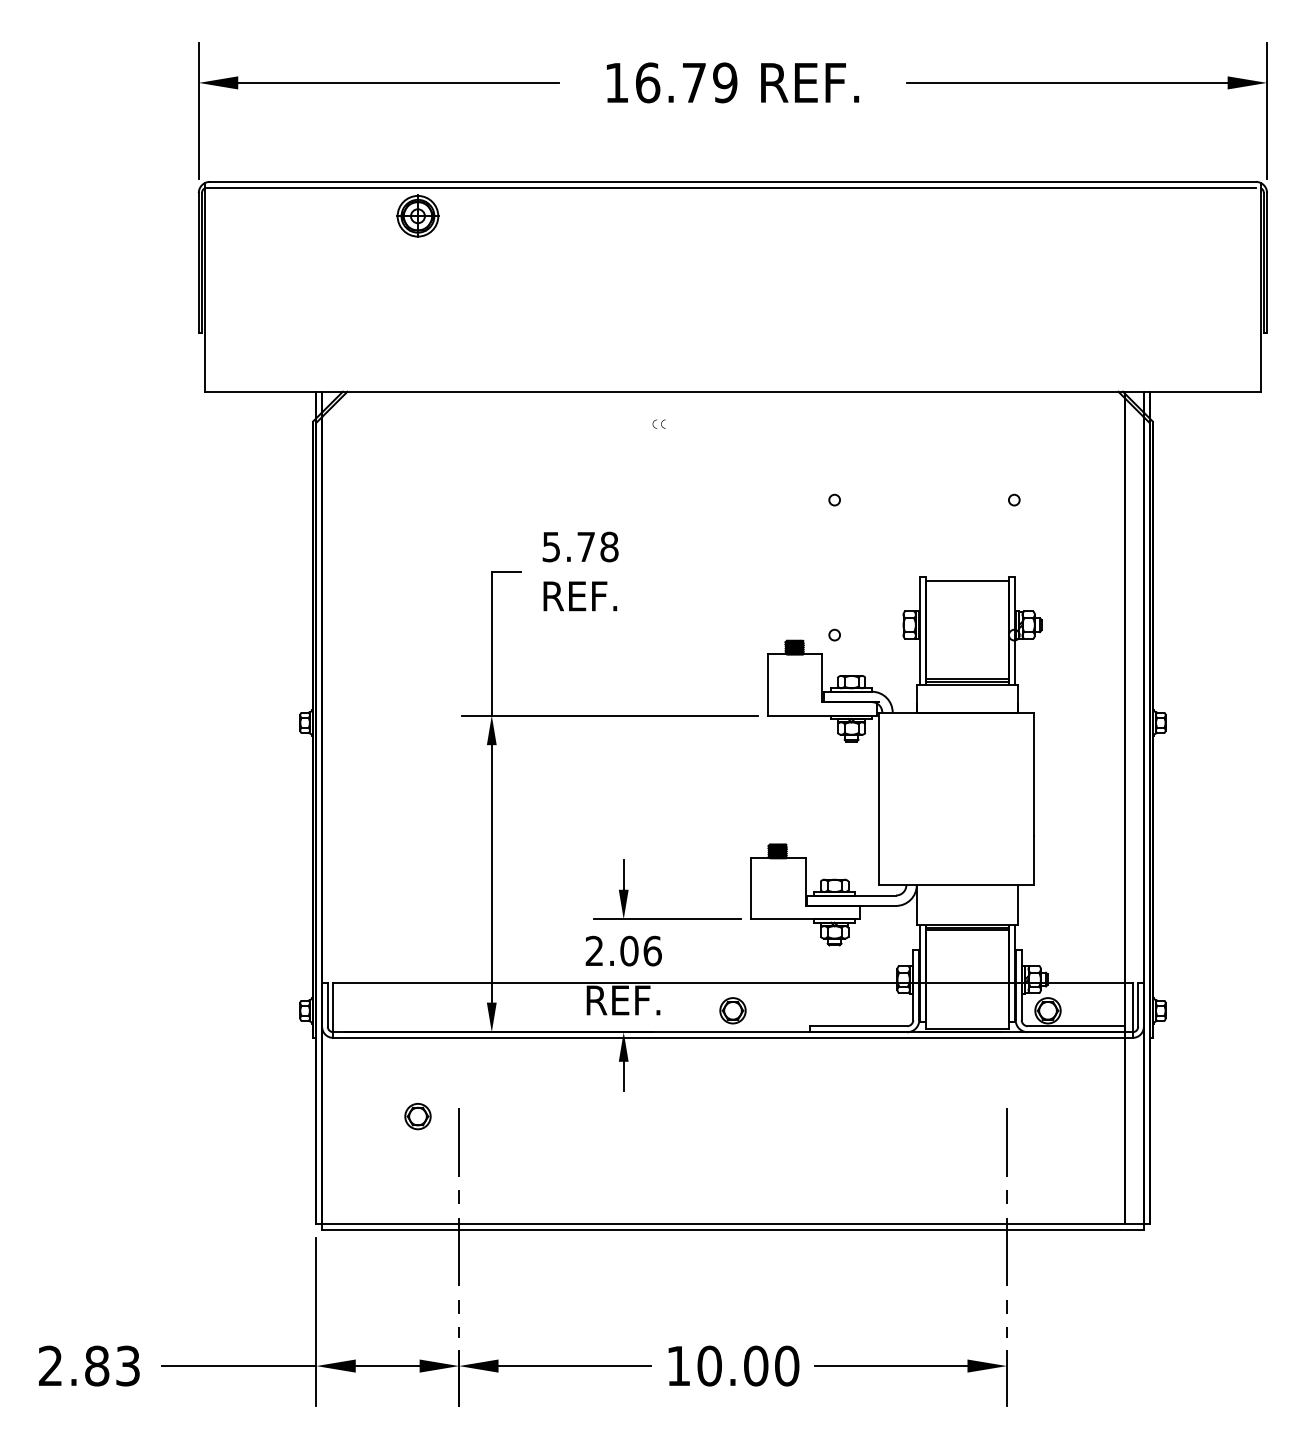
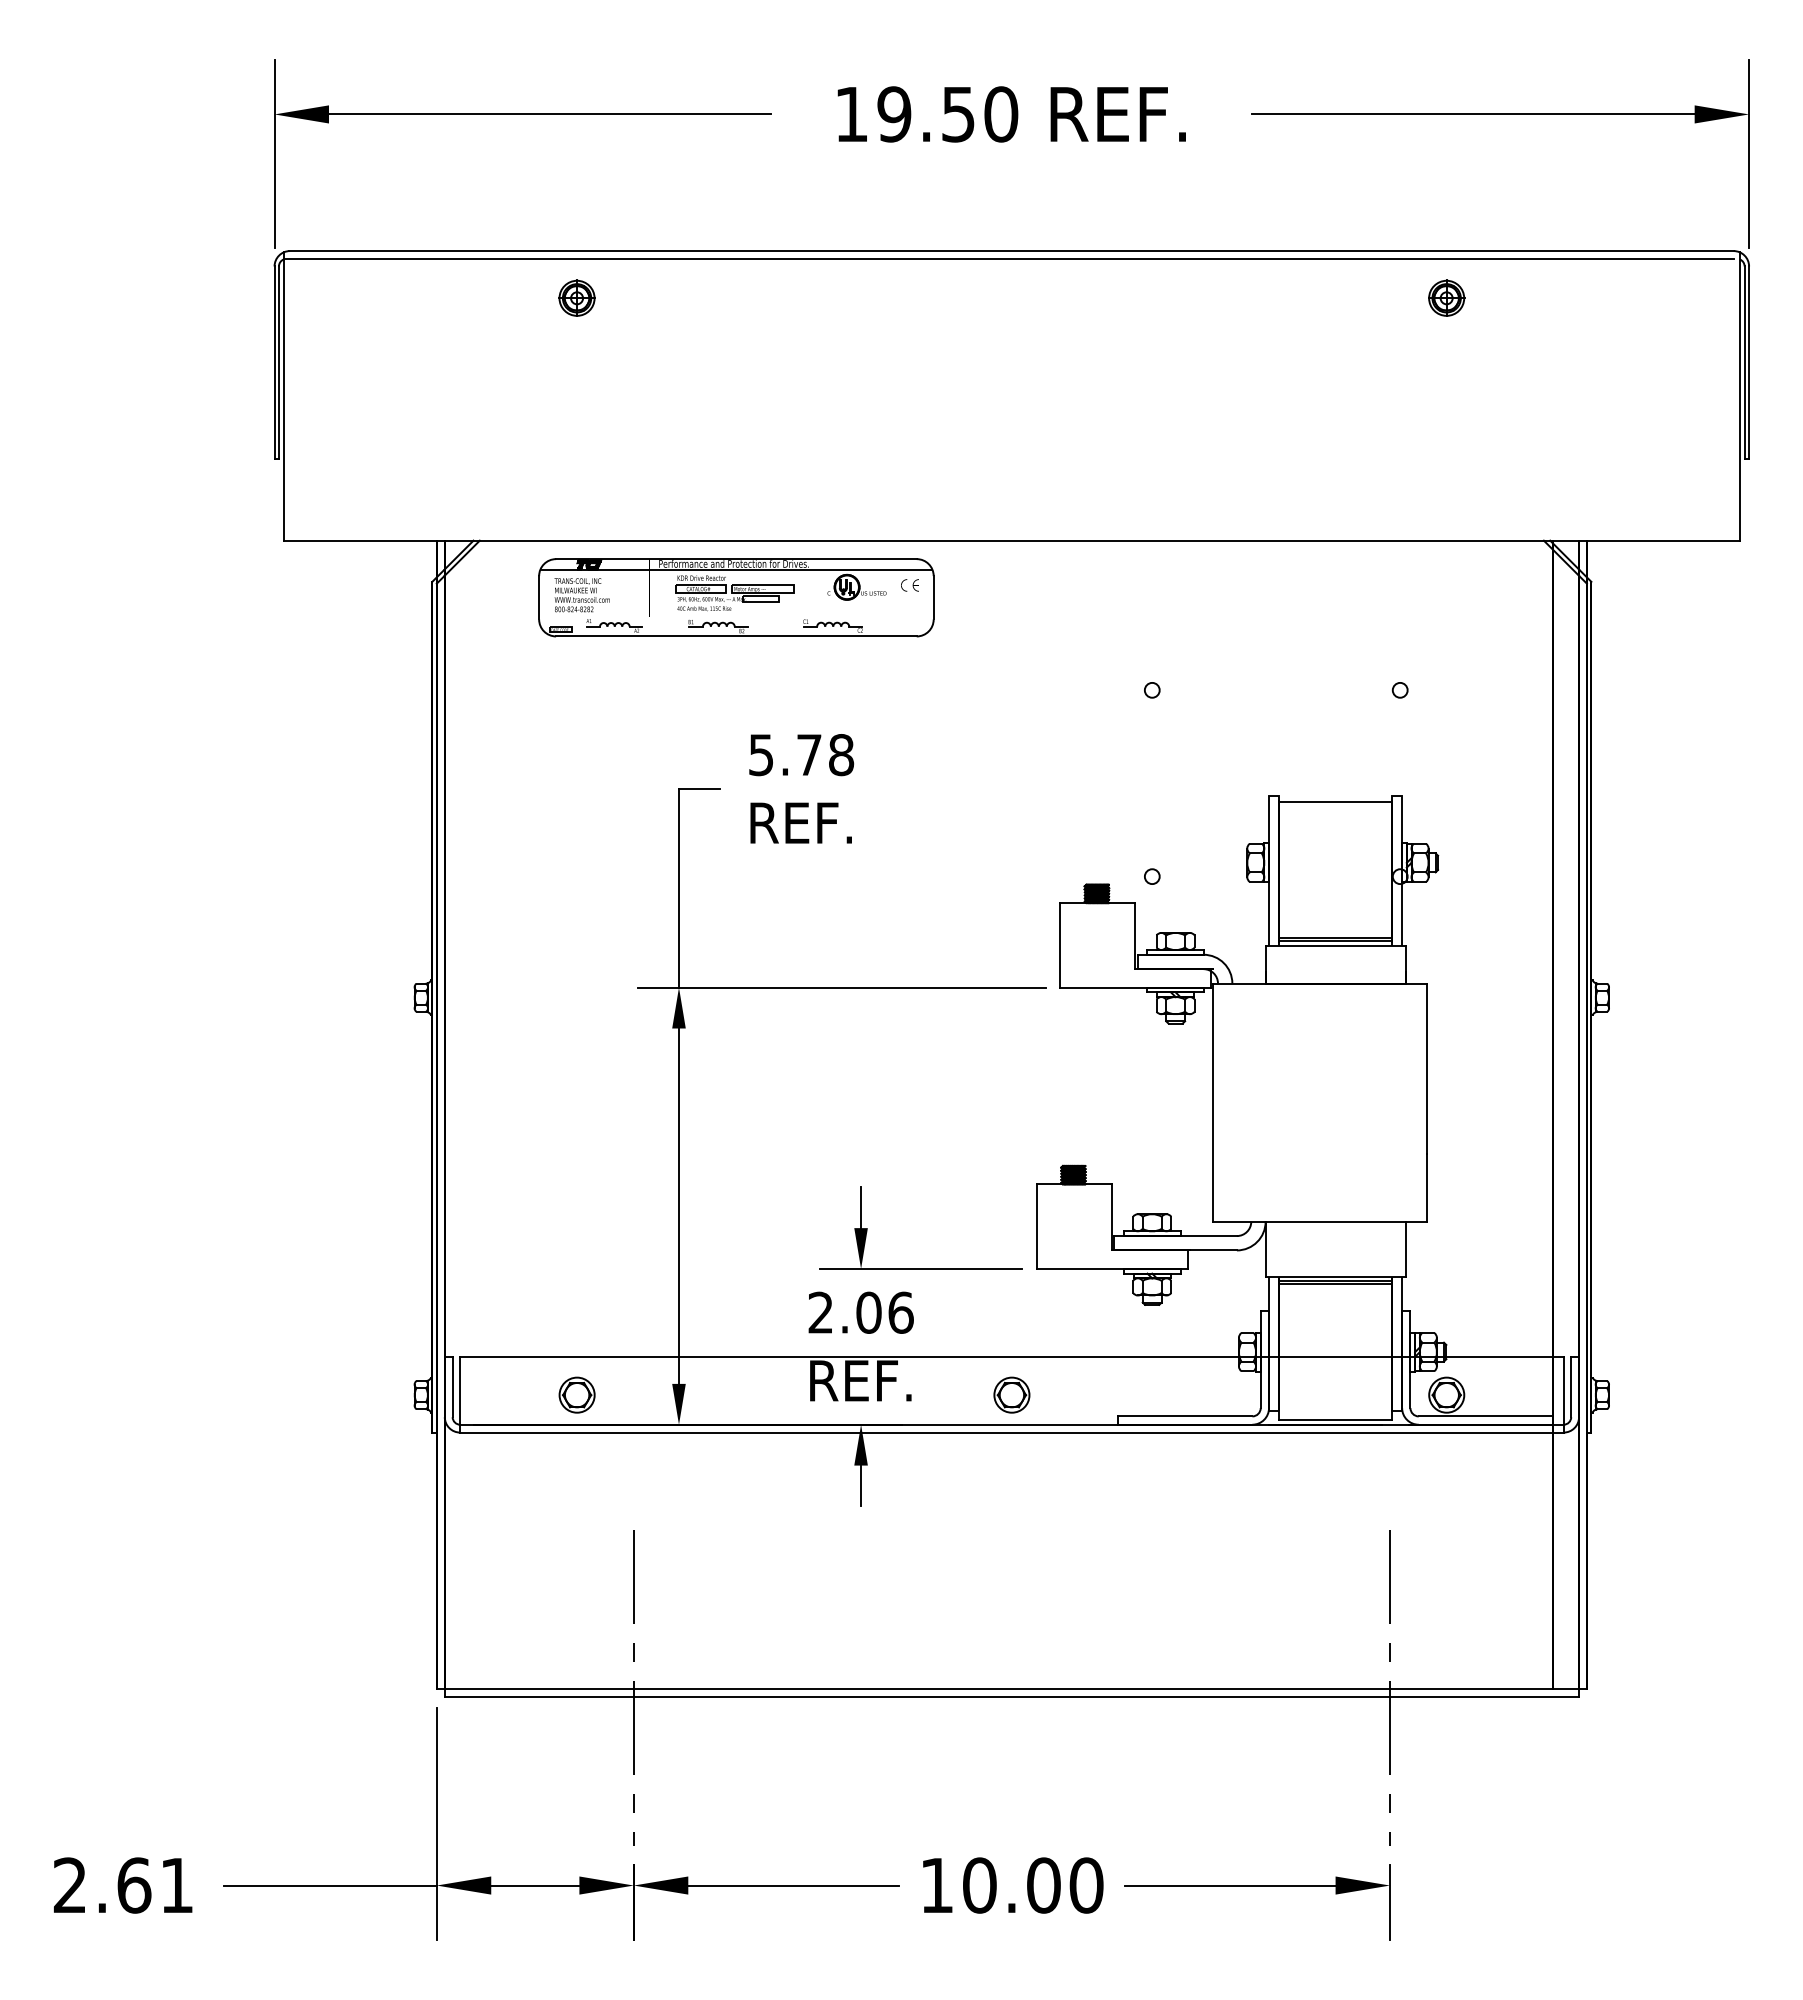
text: (686, 82) -> (947, 114), 16.79 -> 19.50
part: (417, 215) -> (576, 297), size x0.62
part: (1047, 215) -> (1446, 297), added
part: (533, 432) -> (736, 597), added
part: (417, 1116) -> (576, 1394), moved
text: (112, 1366) -> (155, 1885), 2.83 -> 2.61

